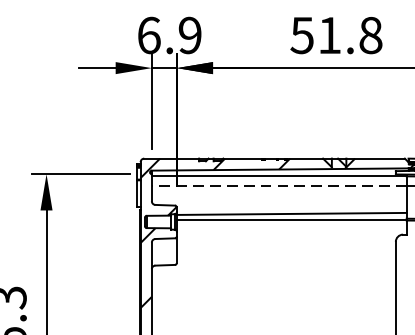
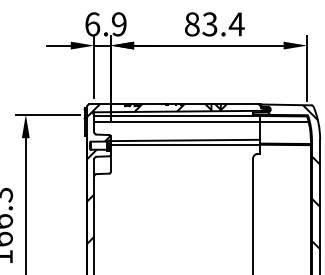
text: (336, 35) -> (214, 24), 51.8 -> 83.4
line: (279, 186) -> (177, 122), dashed -> solid

